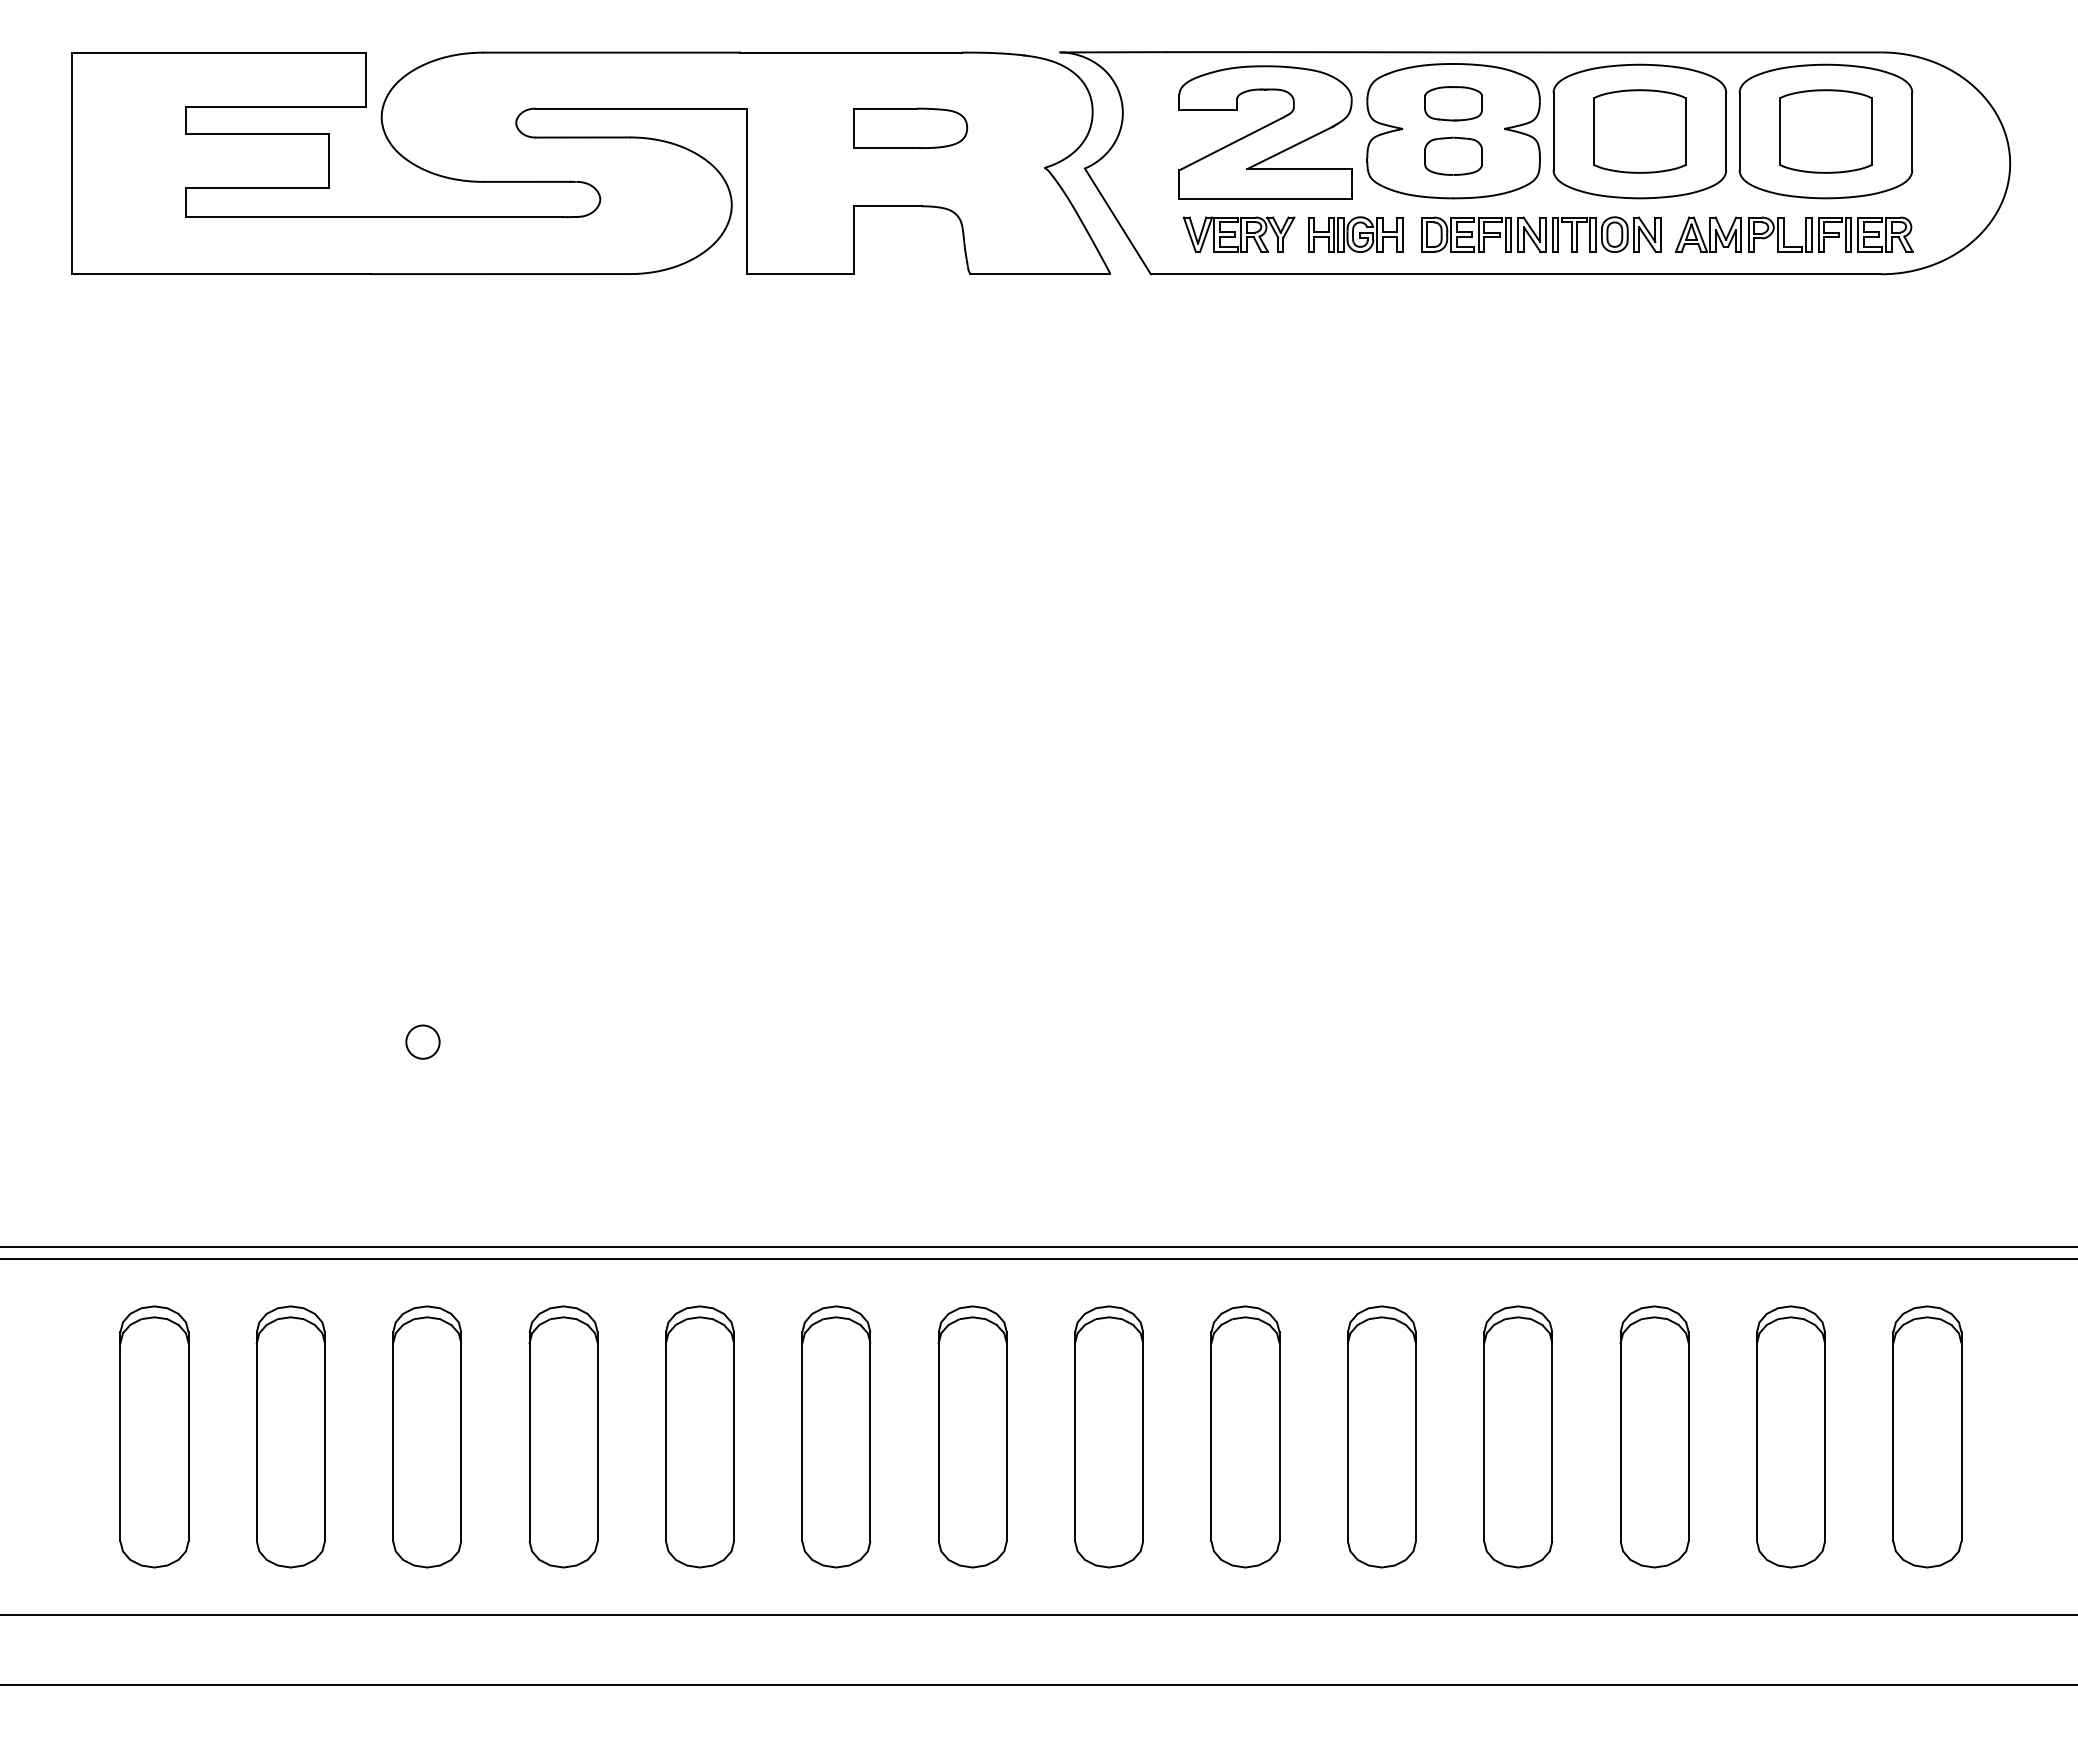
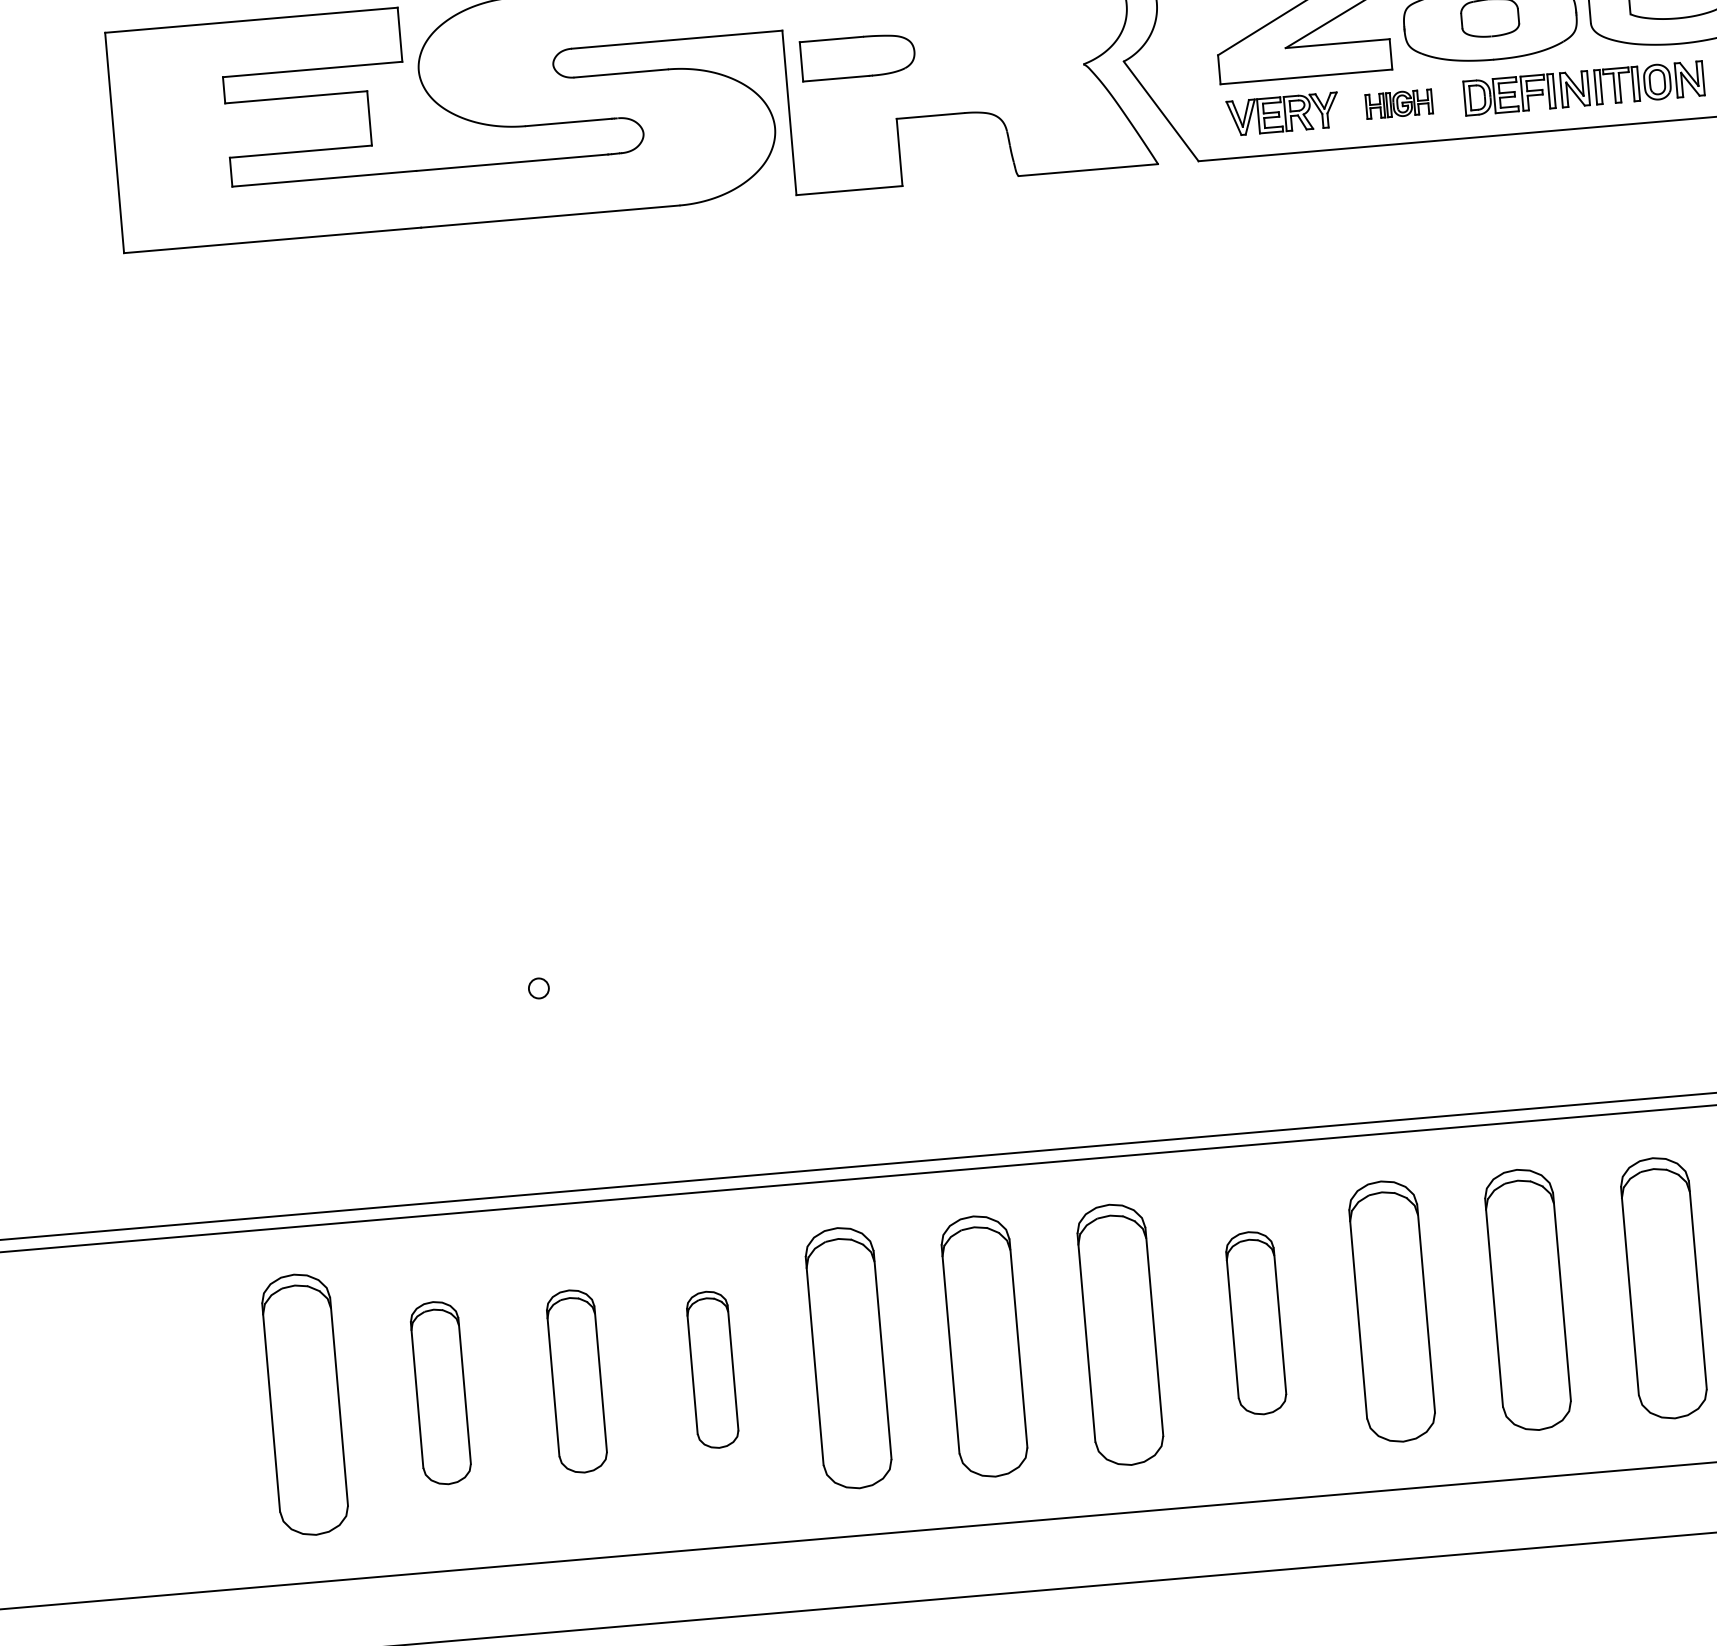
part: (910, 127) -> (857, 56), moved
part: (1355, 234) -> (1399, 104), size x0.7
circle: (422, 1041) -> (538, 987), size x0.6
part: (290, 1436) -> (440, 1392), size x0.7
part: (427, 1436) -> (577, 1380), size x0.7
part: (563, 1436) -> (712, 1369), size x0.6
part: (1108, 1436) -> (1255, 1322), size x0.7

